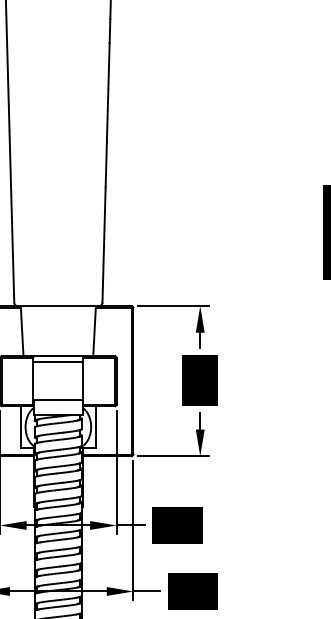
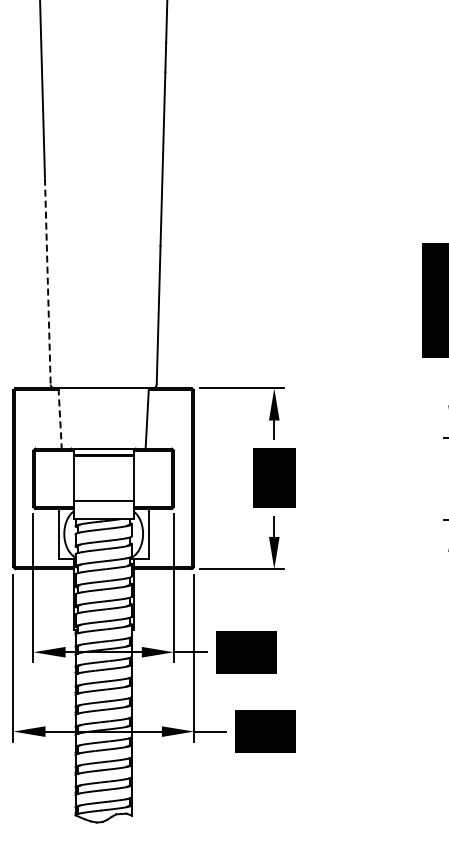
line: (11, 217) -> (47, 281), solid -> dashed
line: (22, 331) -> (60, 419), solid -> dashed

